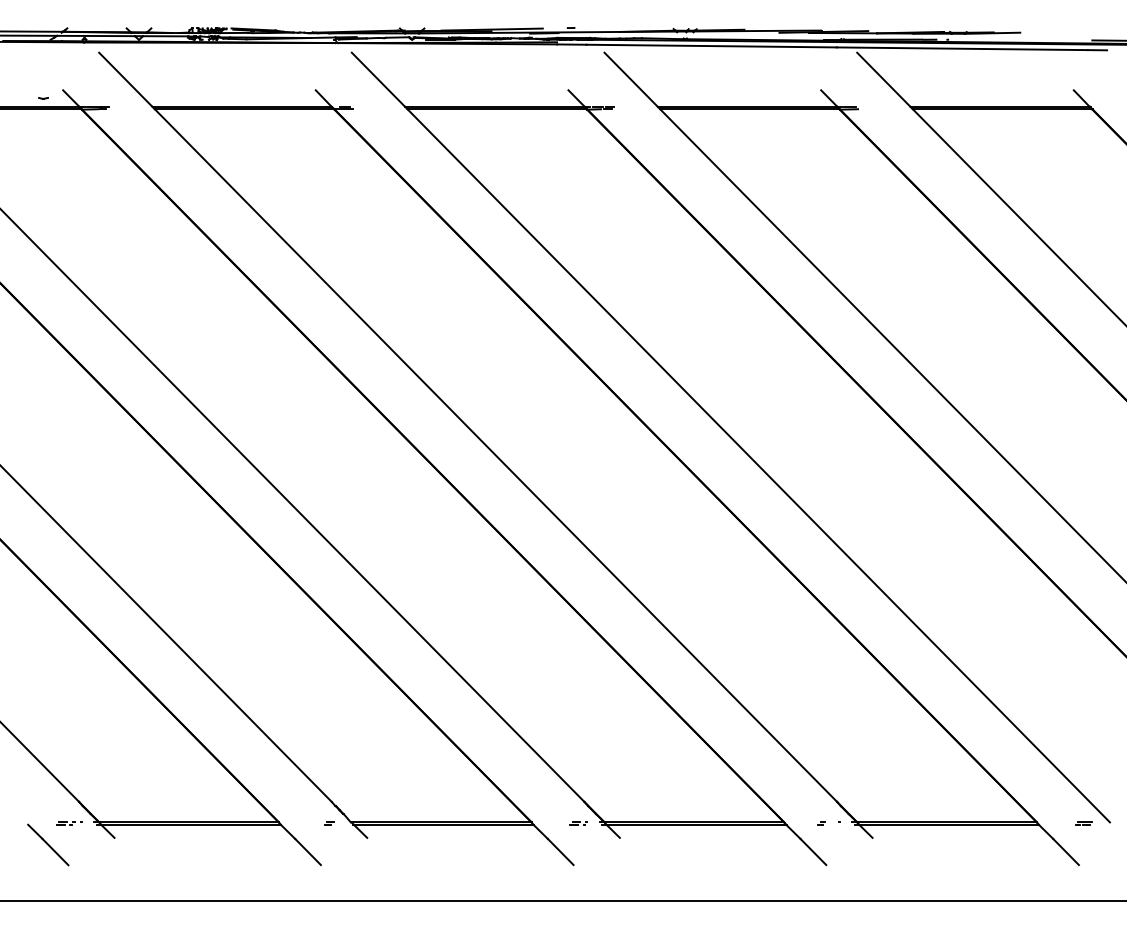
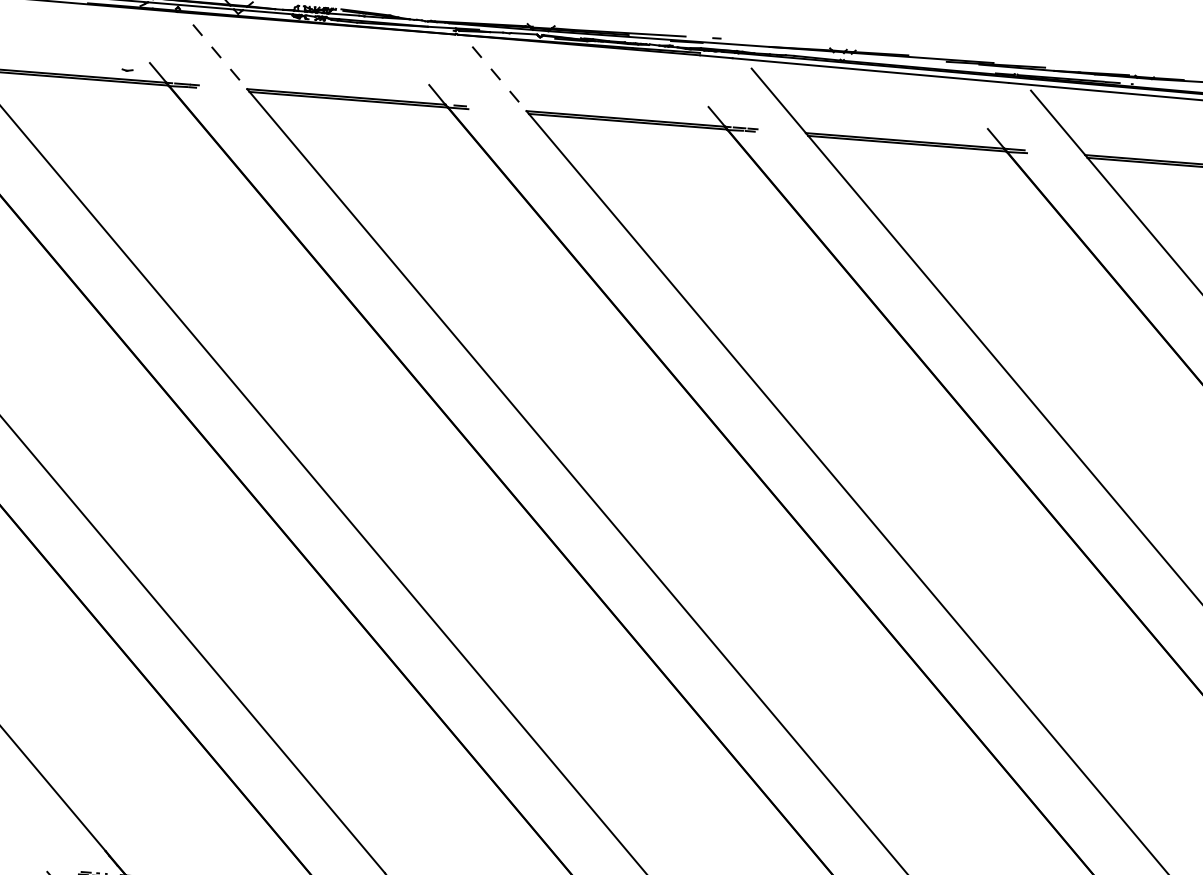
line: (125, 79) -> (219, 56), solid -> dashed
line: (378, 79) -> (499, 78), solid -> dashed

